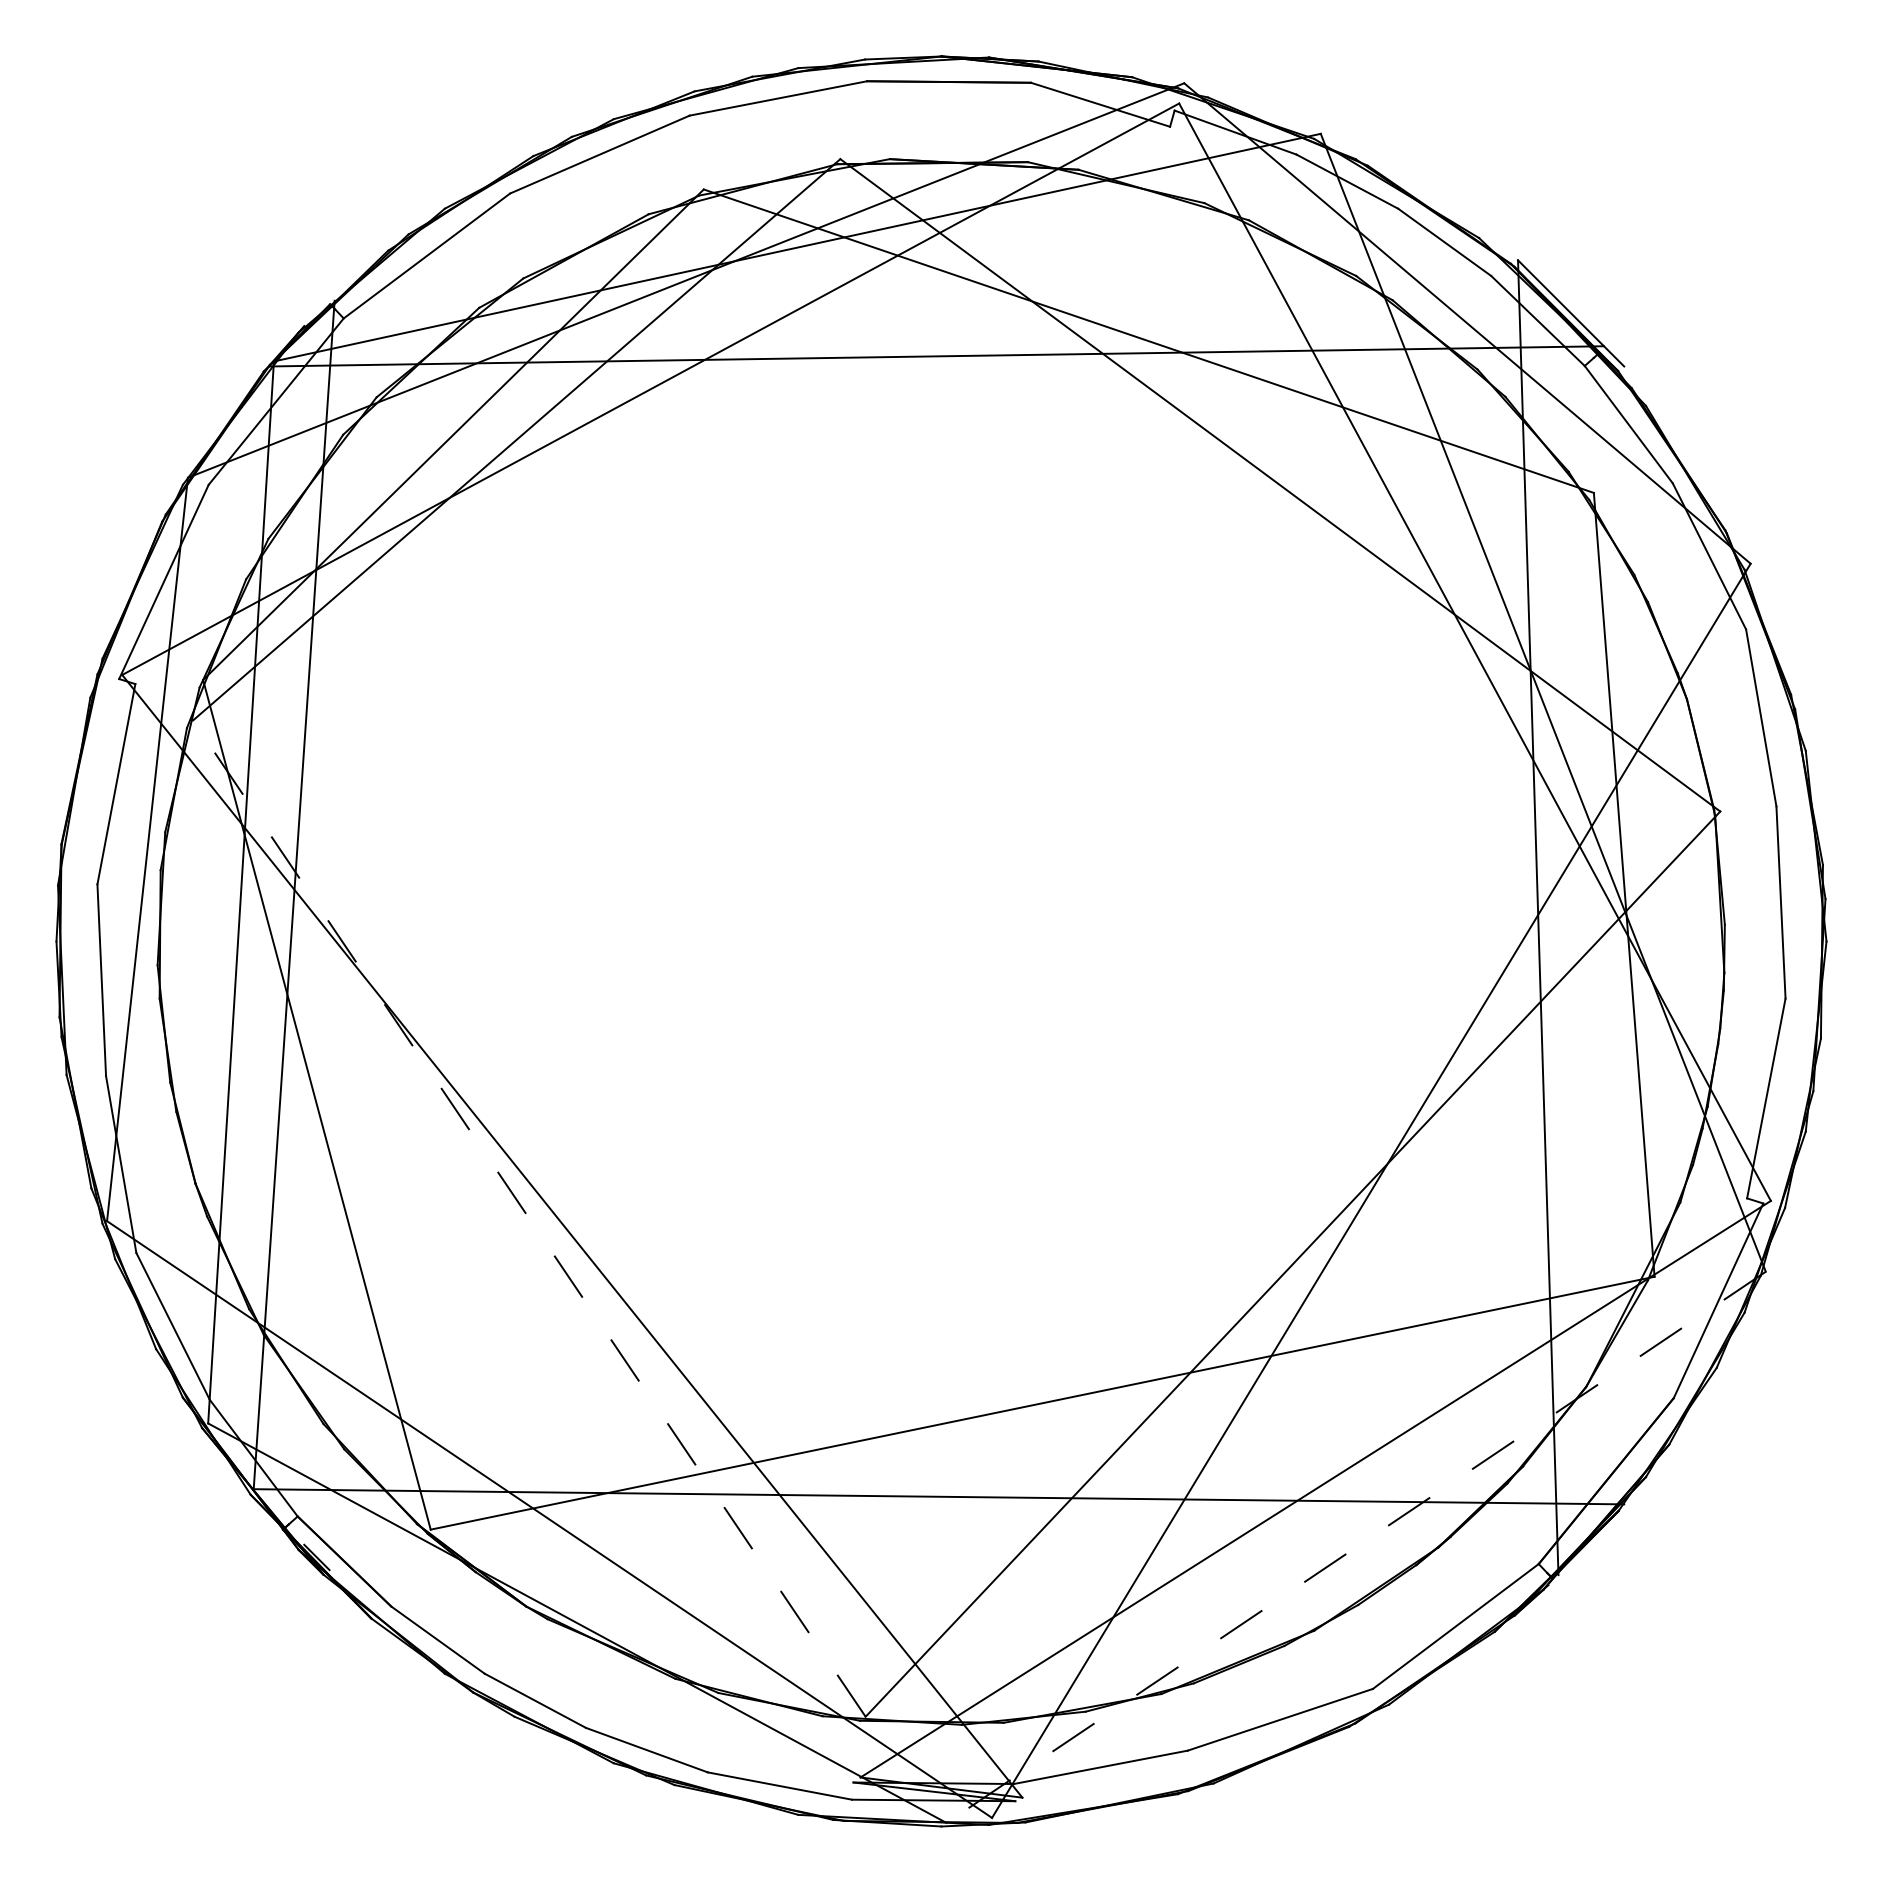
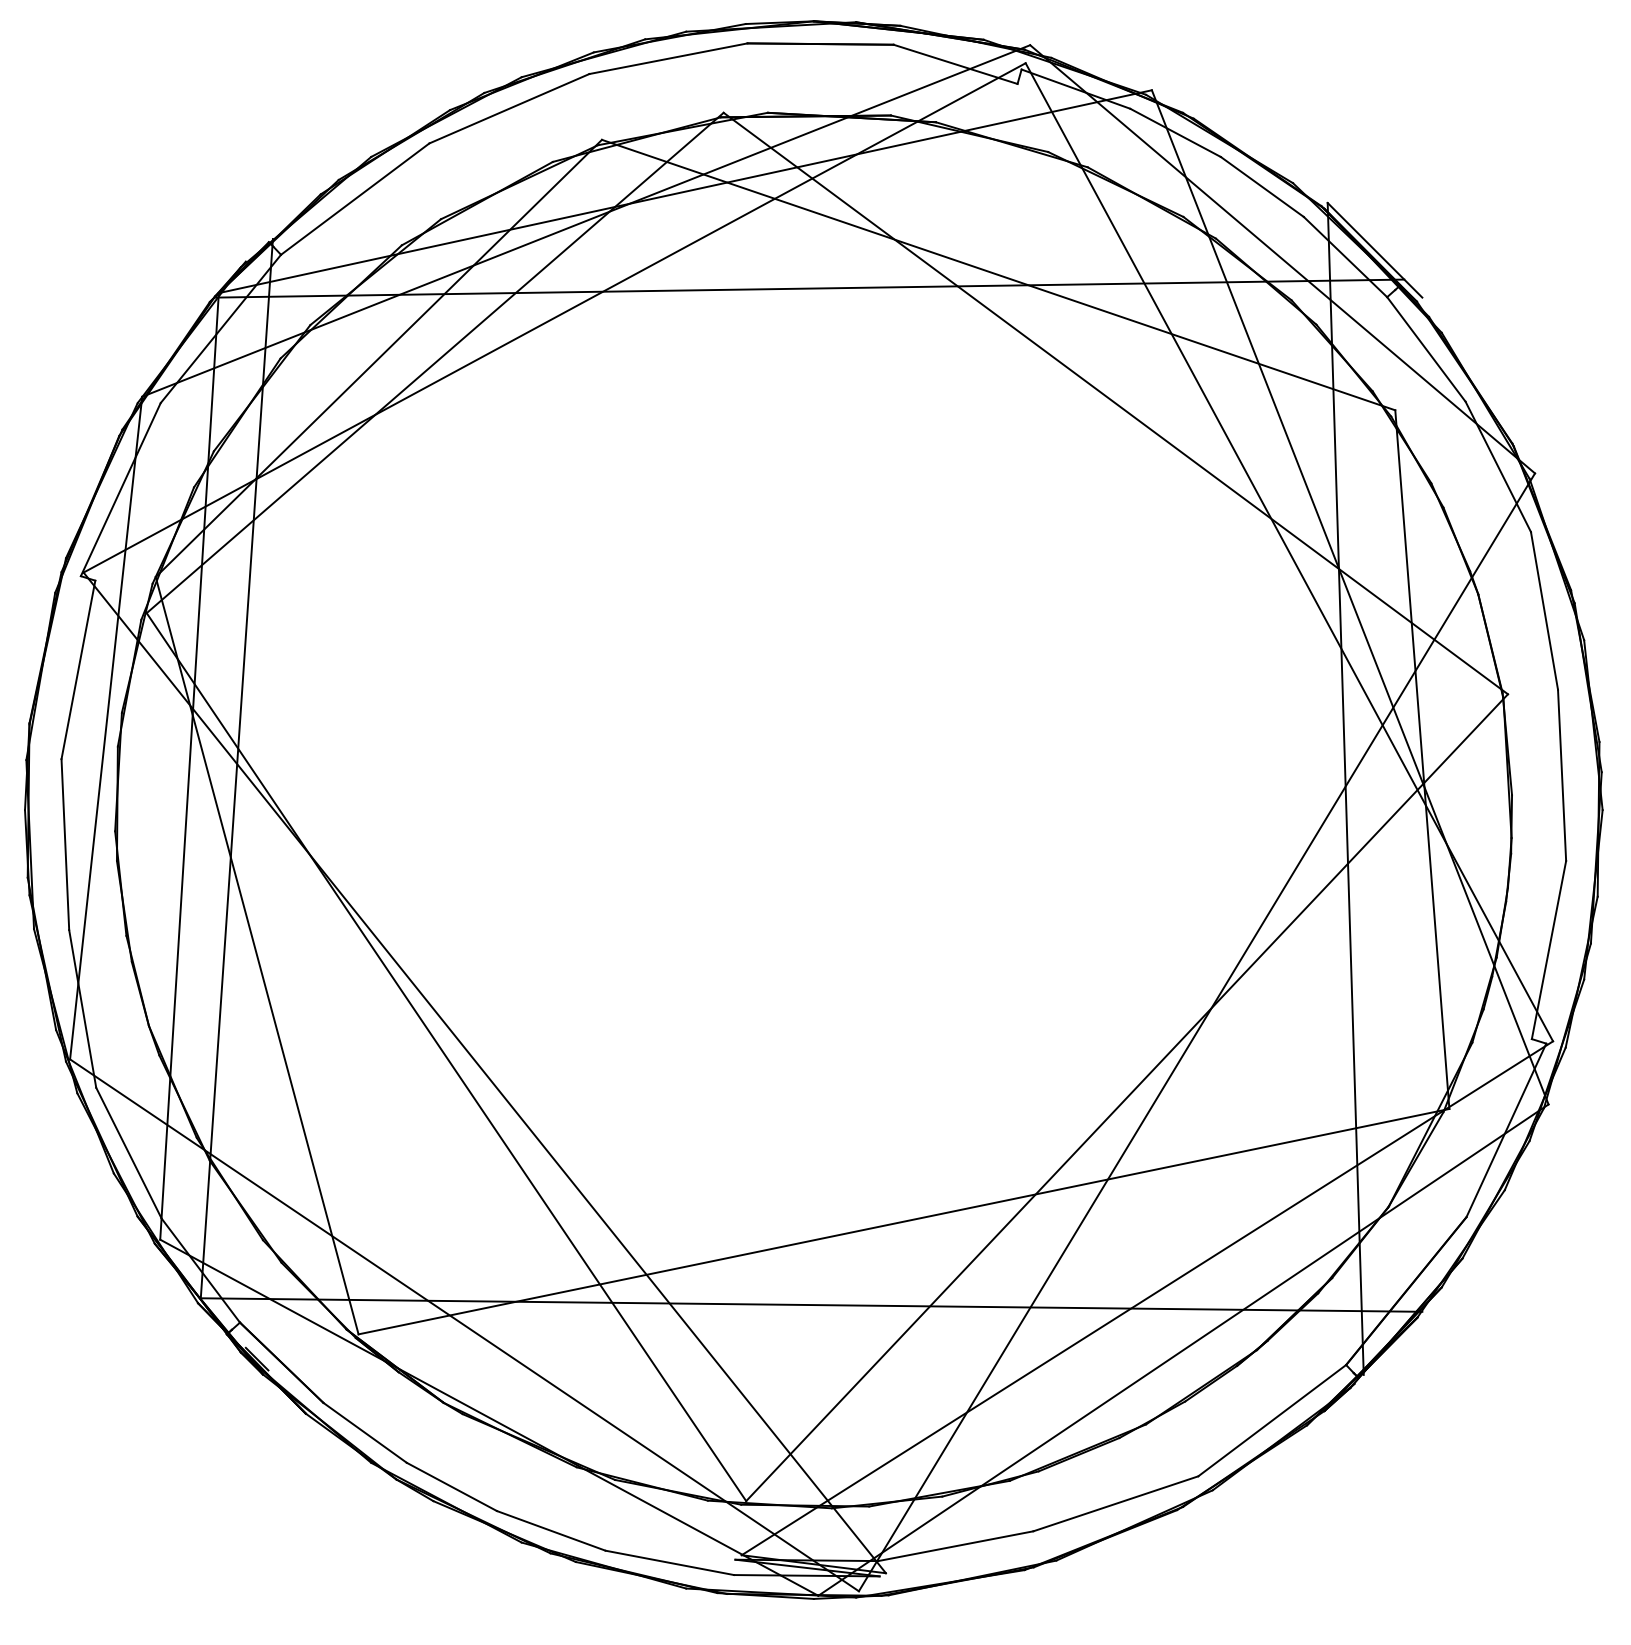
line: (529, 1218) -> (446, 1057), dashed -> solid
line: (1356, 1547) -> (1183, 1350), dashed -> solid

